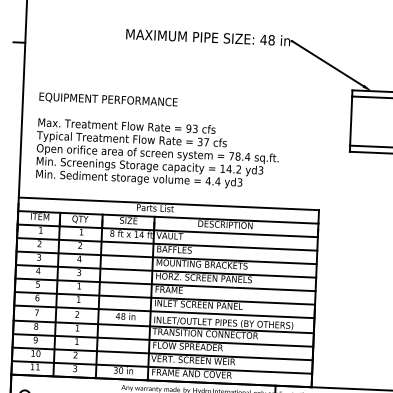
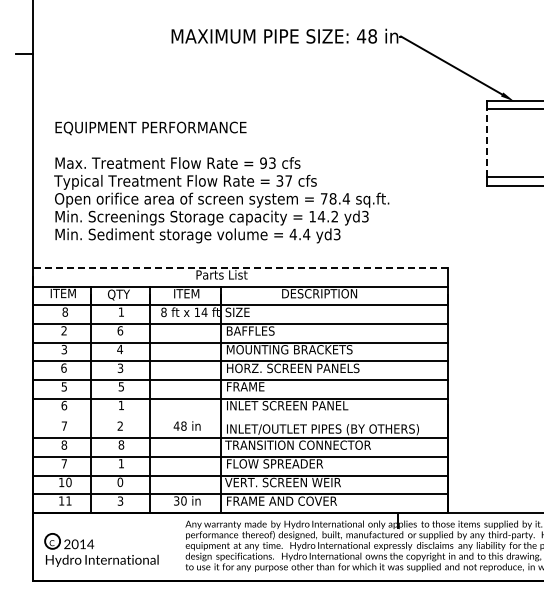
line: (351, 121) -> (487, 143), solid -> dashed
line: (169, 204) -> (240, 268), solid -> dashed
text: (129, 220) -> (186, 293), SIZE -> ITEM
text: (41, 229) -> (65, 311), 1 -> 8
text: (169, 236) -> (243, 312), VAULT -> SIZE
text: (80, 245) -> (120, 330), 2 -> 6
text: (38, 270) -> (63, 367), 4 -> 6
text: (78, 285) -> (120, 386), 1 -> 5
line: (163, 311) -> (239, 417), removed
text: (77, 327) -> (121, 444), 1 -> 8
text: (35, 339) -> (64, 463), 9 -> 7
text: (75, 355) -> (120, 482), 2 -> 0

